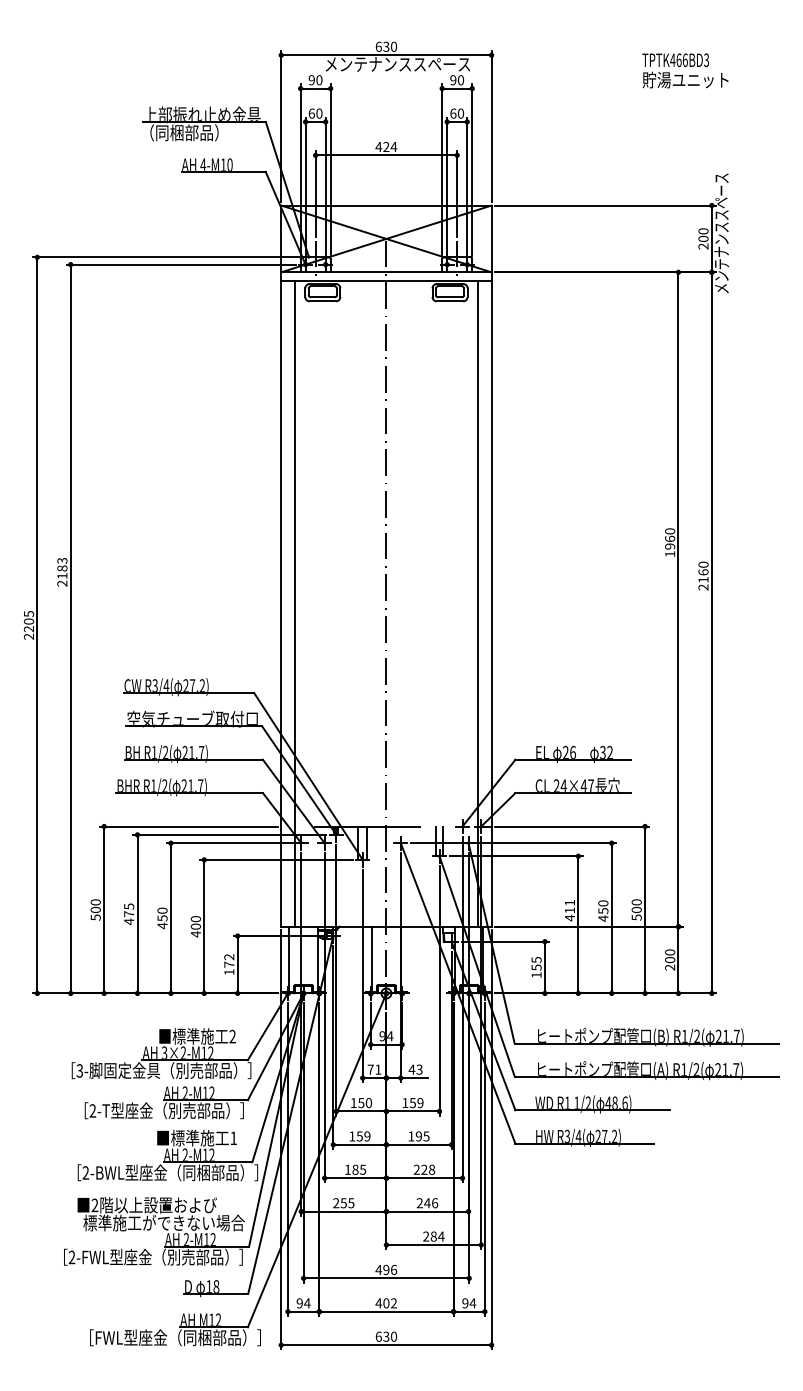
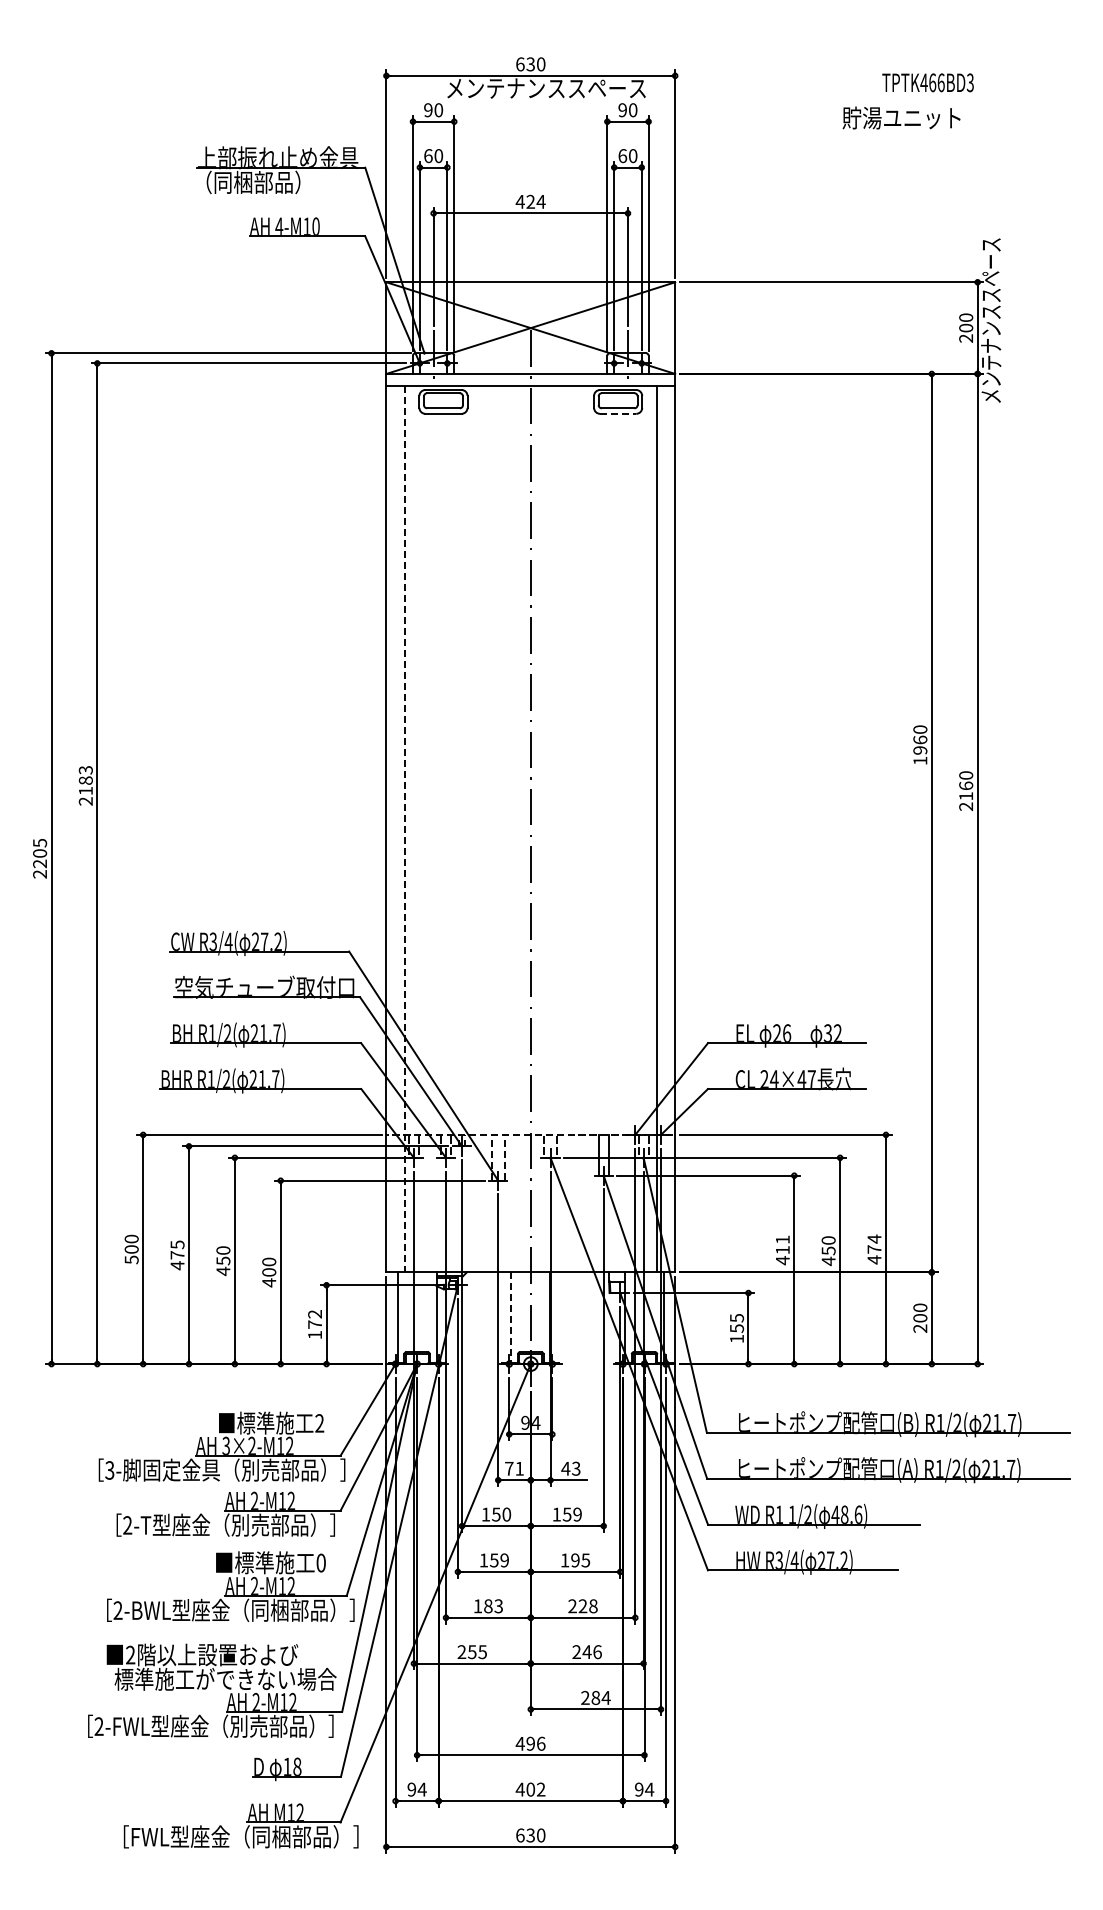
text: (685, 79) -> (901, 117), moved
line: (450, 301) -> (618, 413), solid -> dashed
line: (294, 604) -> (404, 829), solid -> dashed
text: (636, 909) -> (874, 1249), 500 -> 474
line: (372, 960) -> (511, 1318), solid -> dashed
text: (233, 1137) -> (320, 1562), 1 -> 0
text: (362, 1169) -> (498, 1605), 185 -> 183

